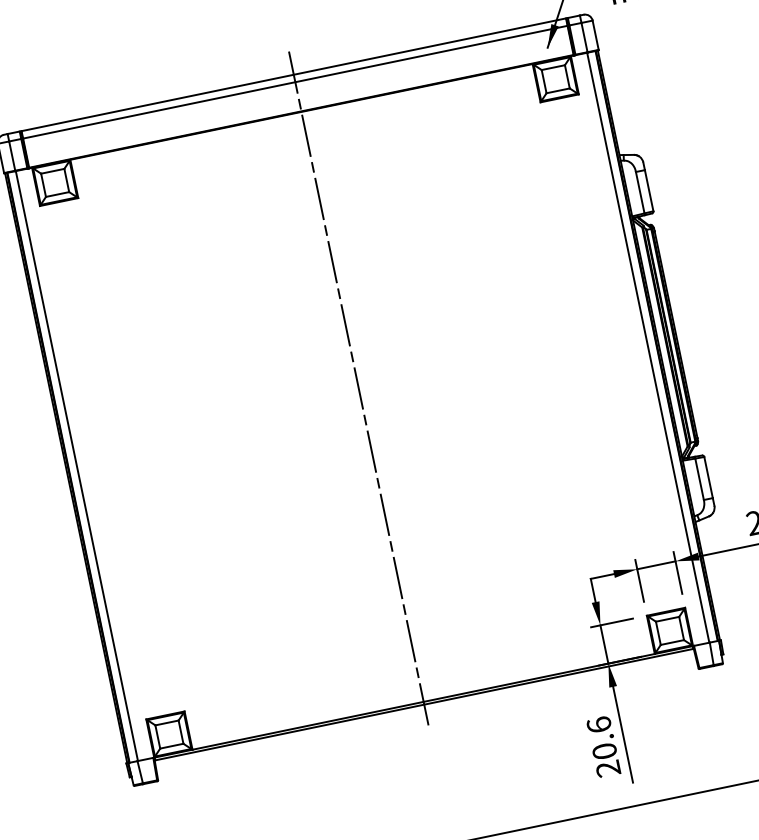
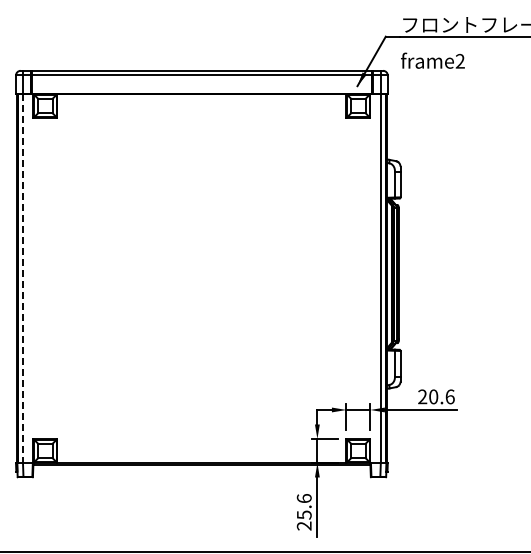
line: (358, 389) -> (201, 267), removed
line: (77, 467) -> (23, 279), solid -> dashed
text: (603, 750) -> (303, 514), 20.6 -> 25.6

